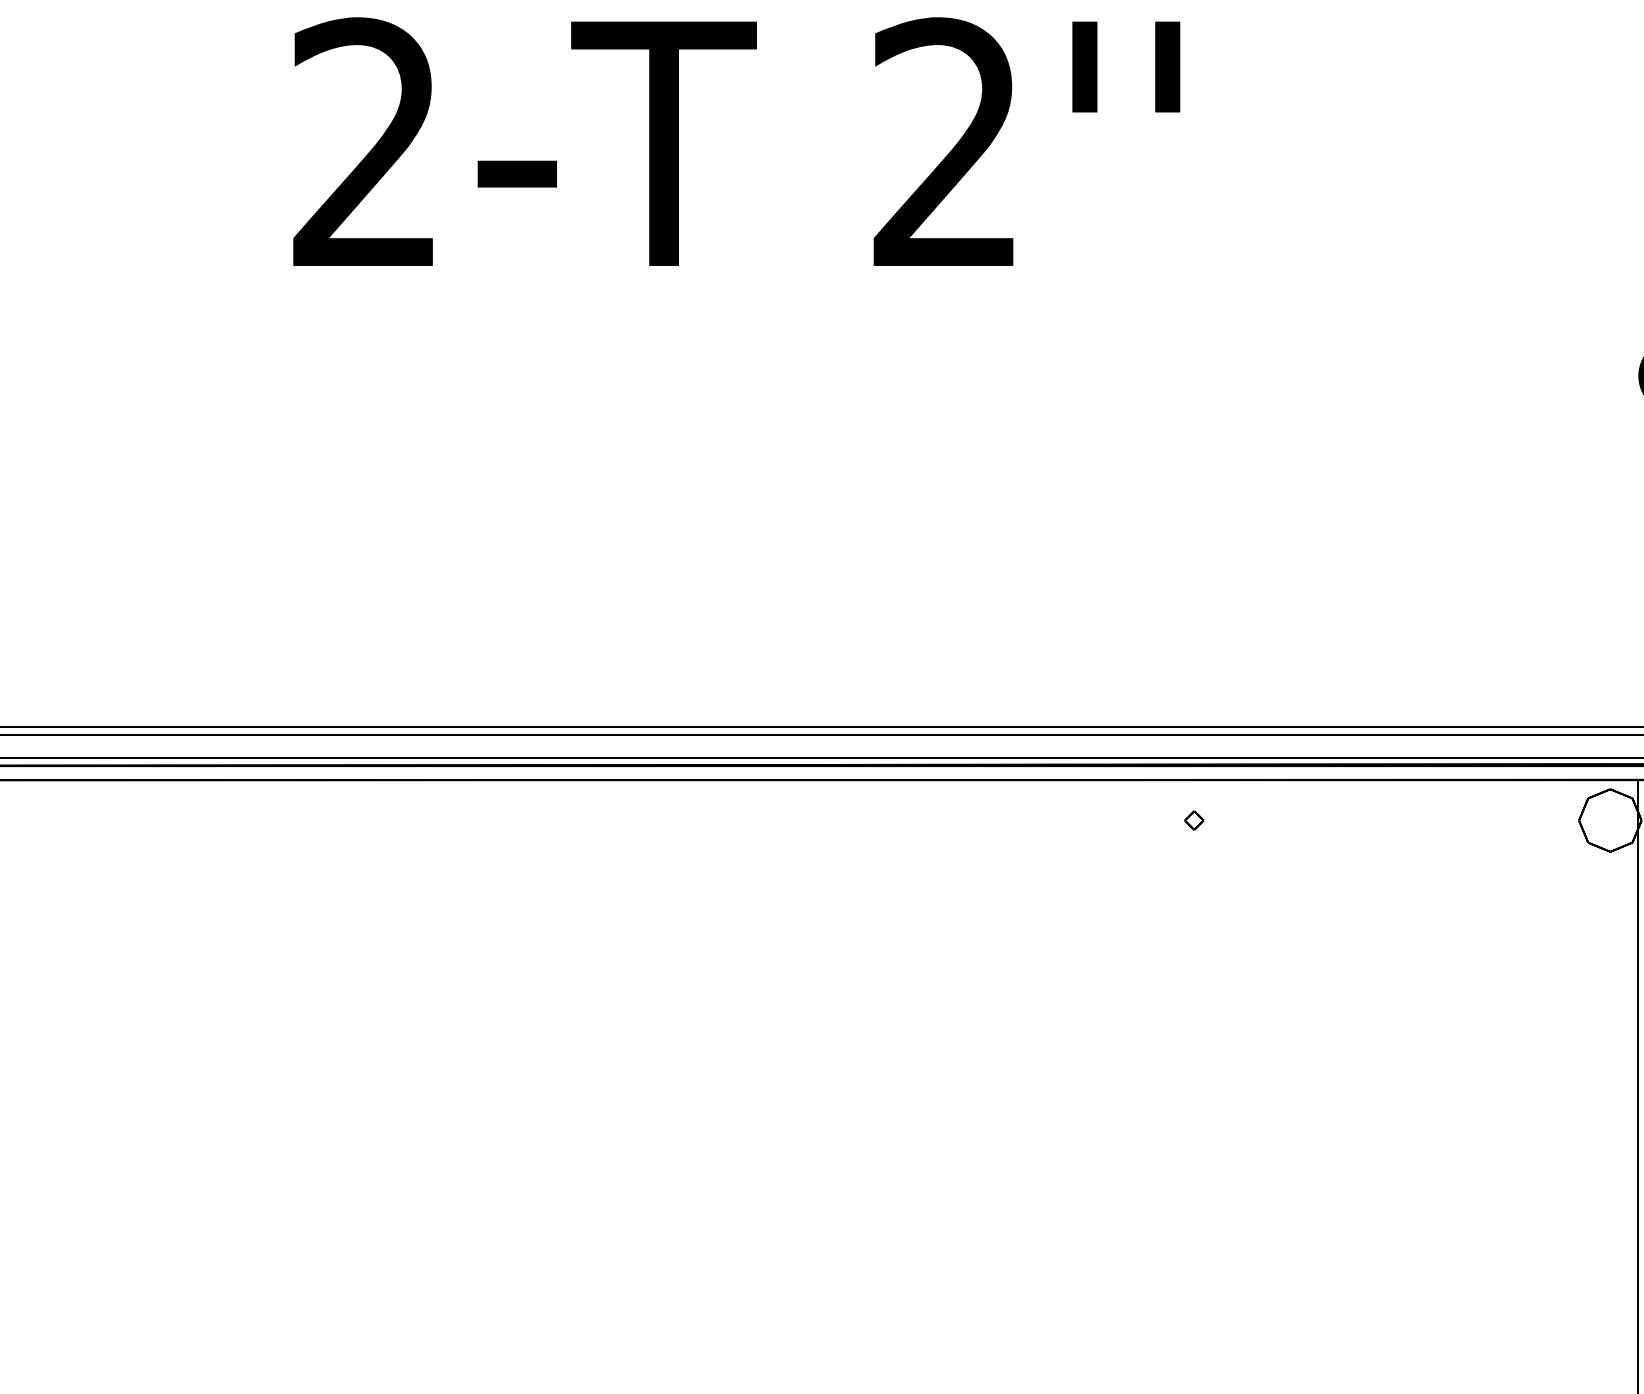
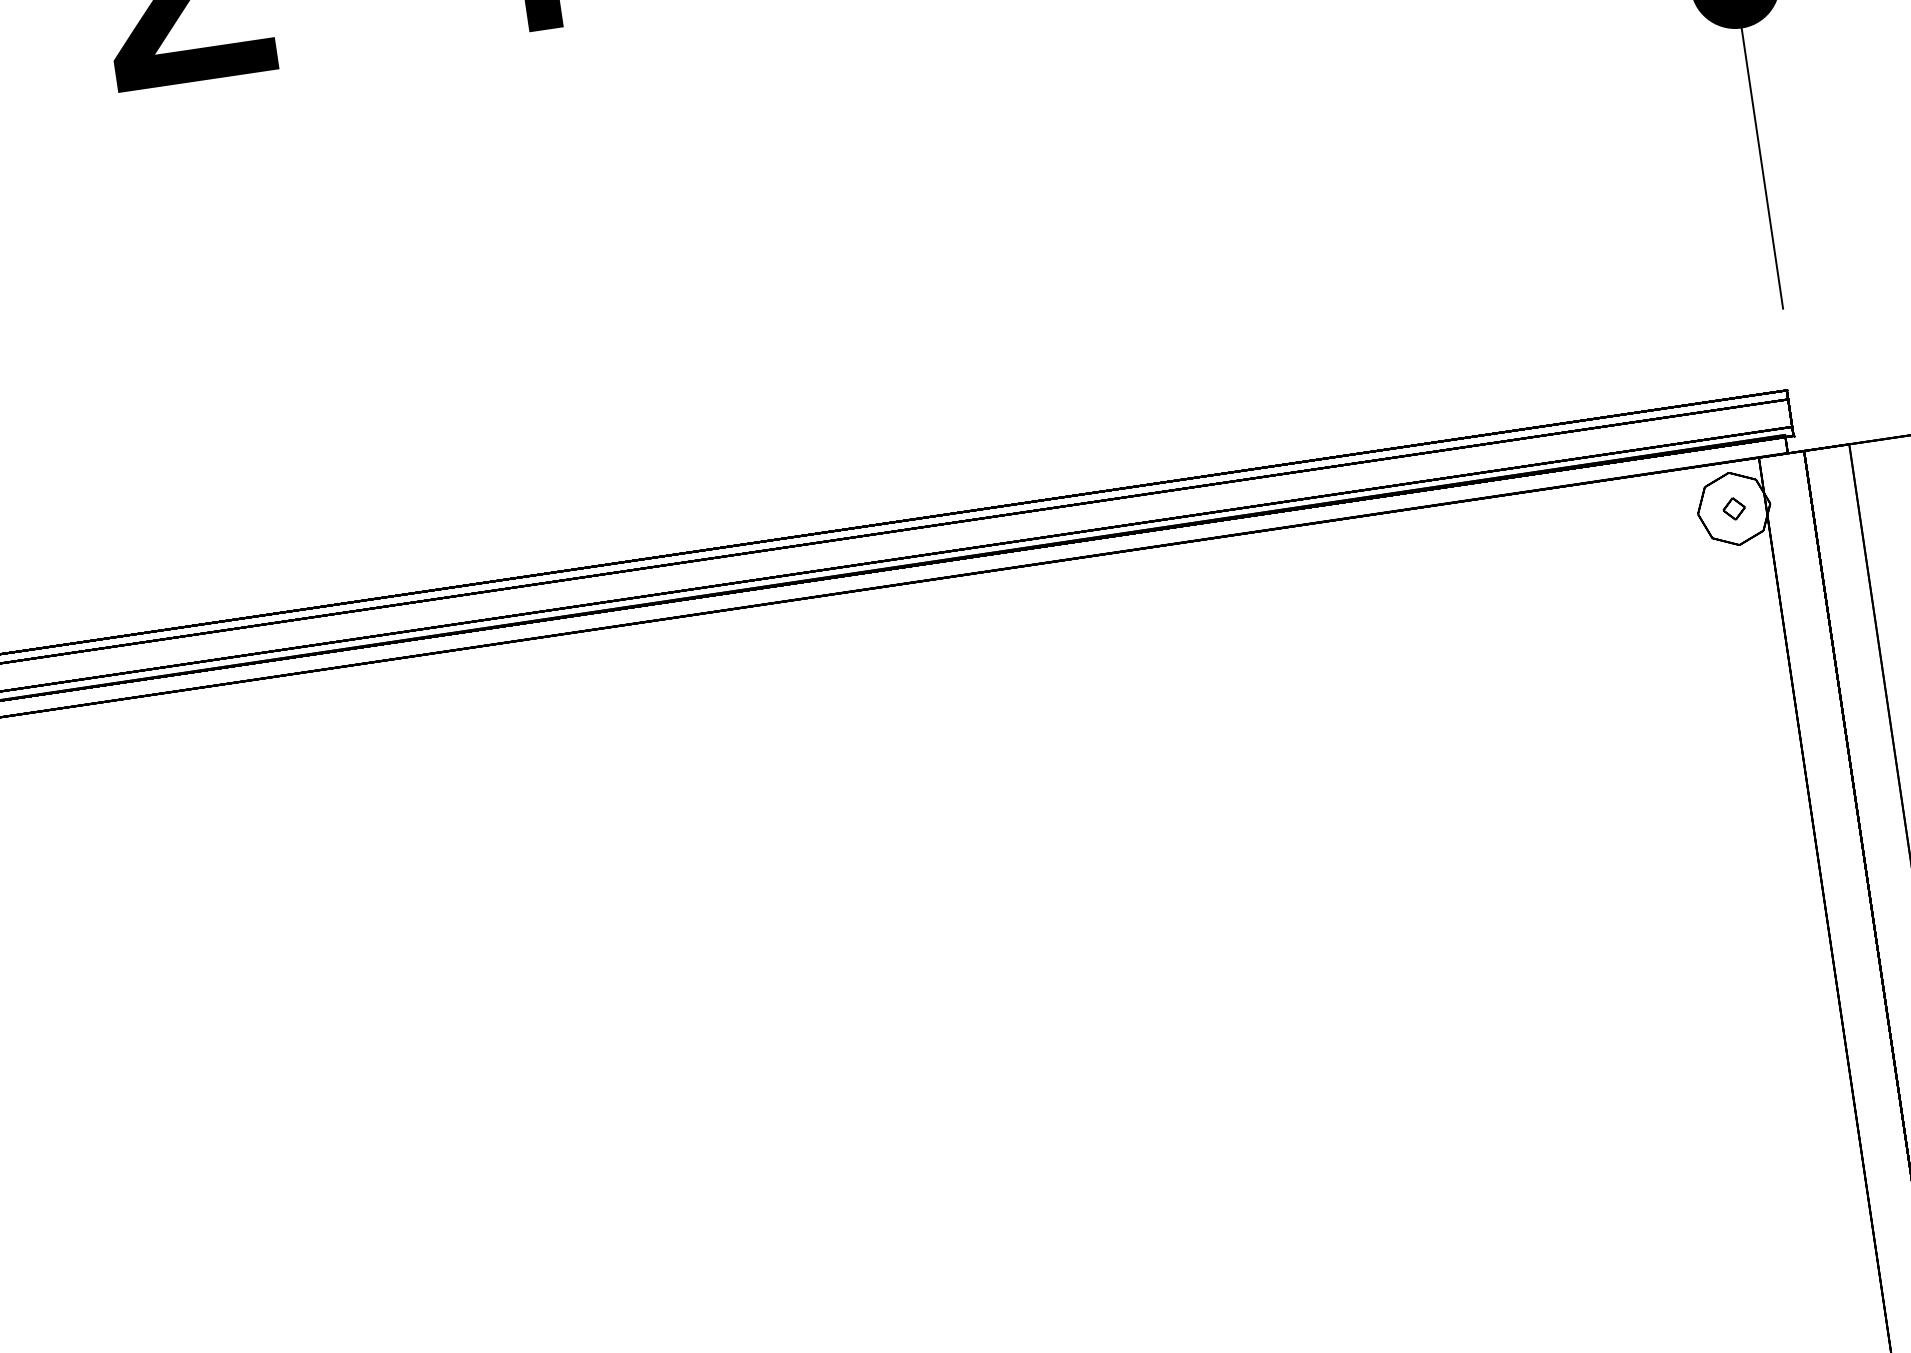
part: (1194, 820) -> (1734, 508), moved

